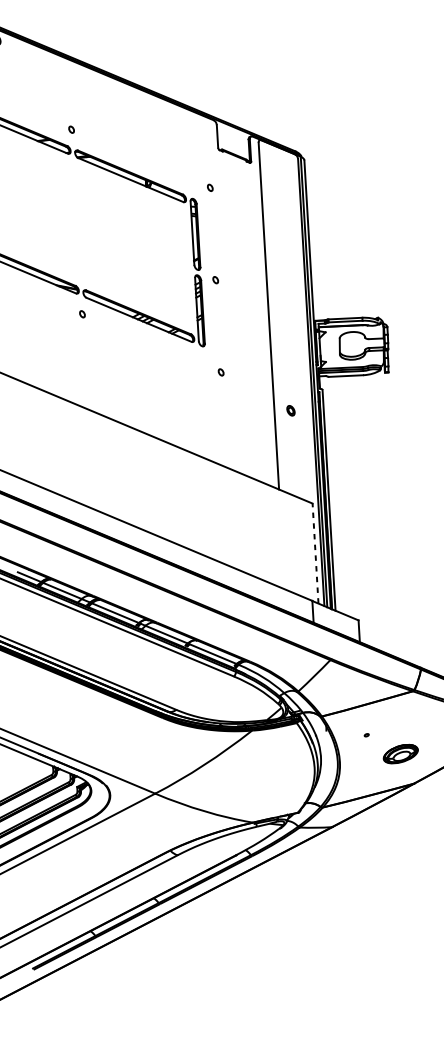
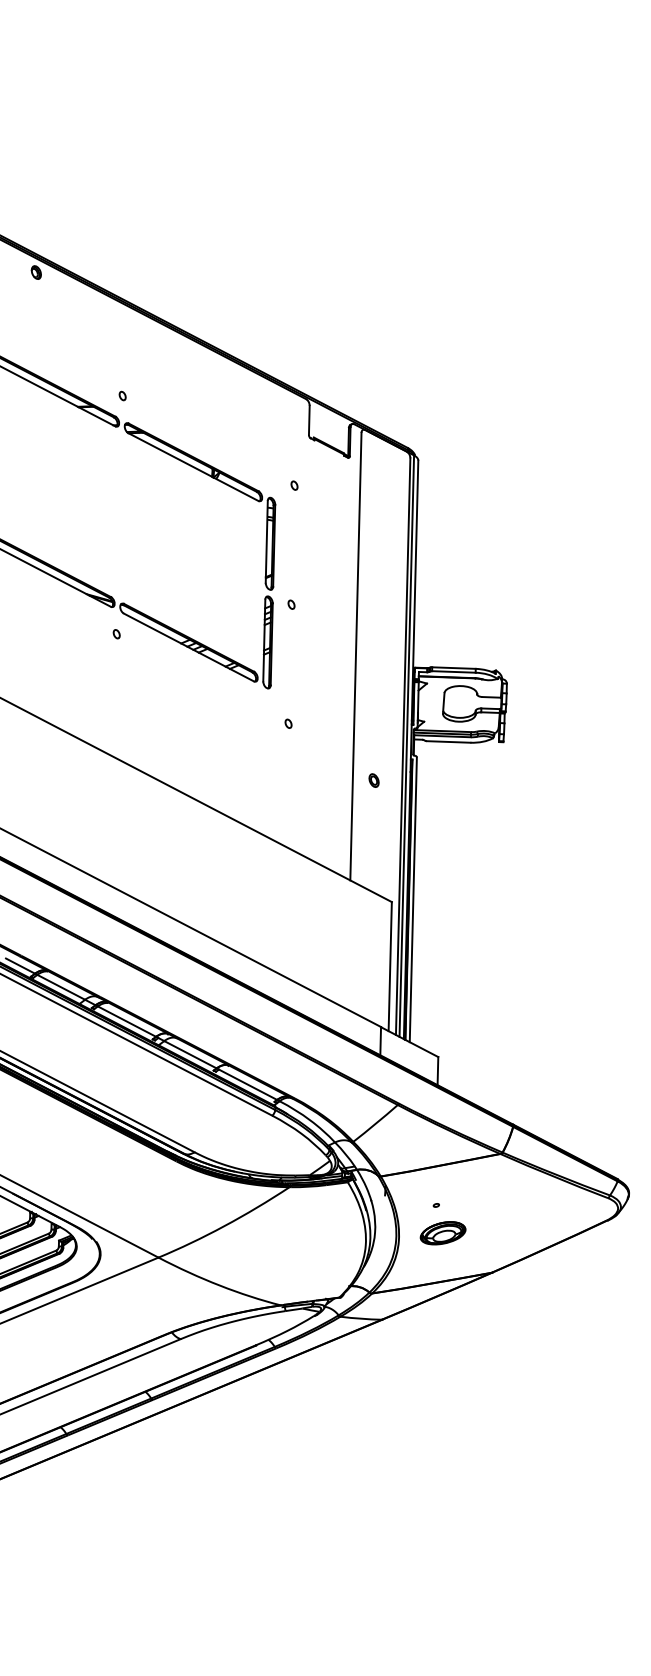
line: (315, 553) -> (390, 966), dashed -> solid
part: (400, 754) -> (442, 1233), moved

